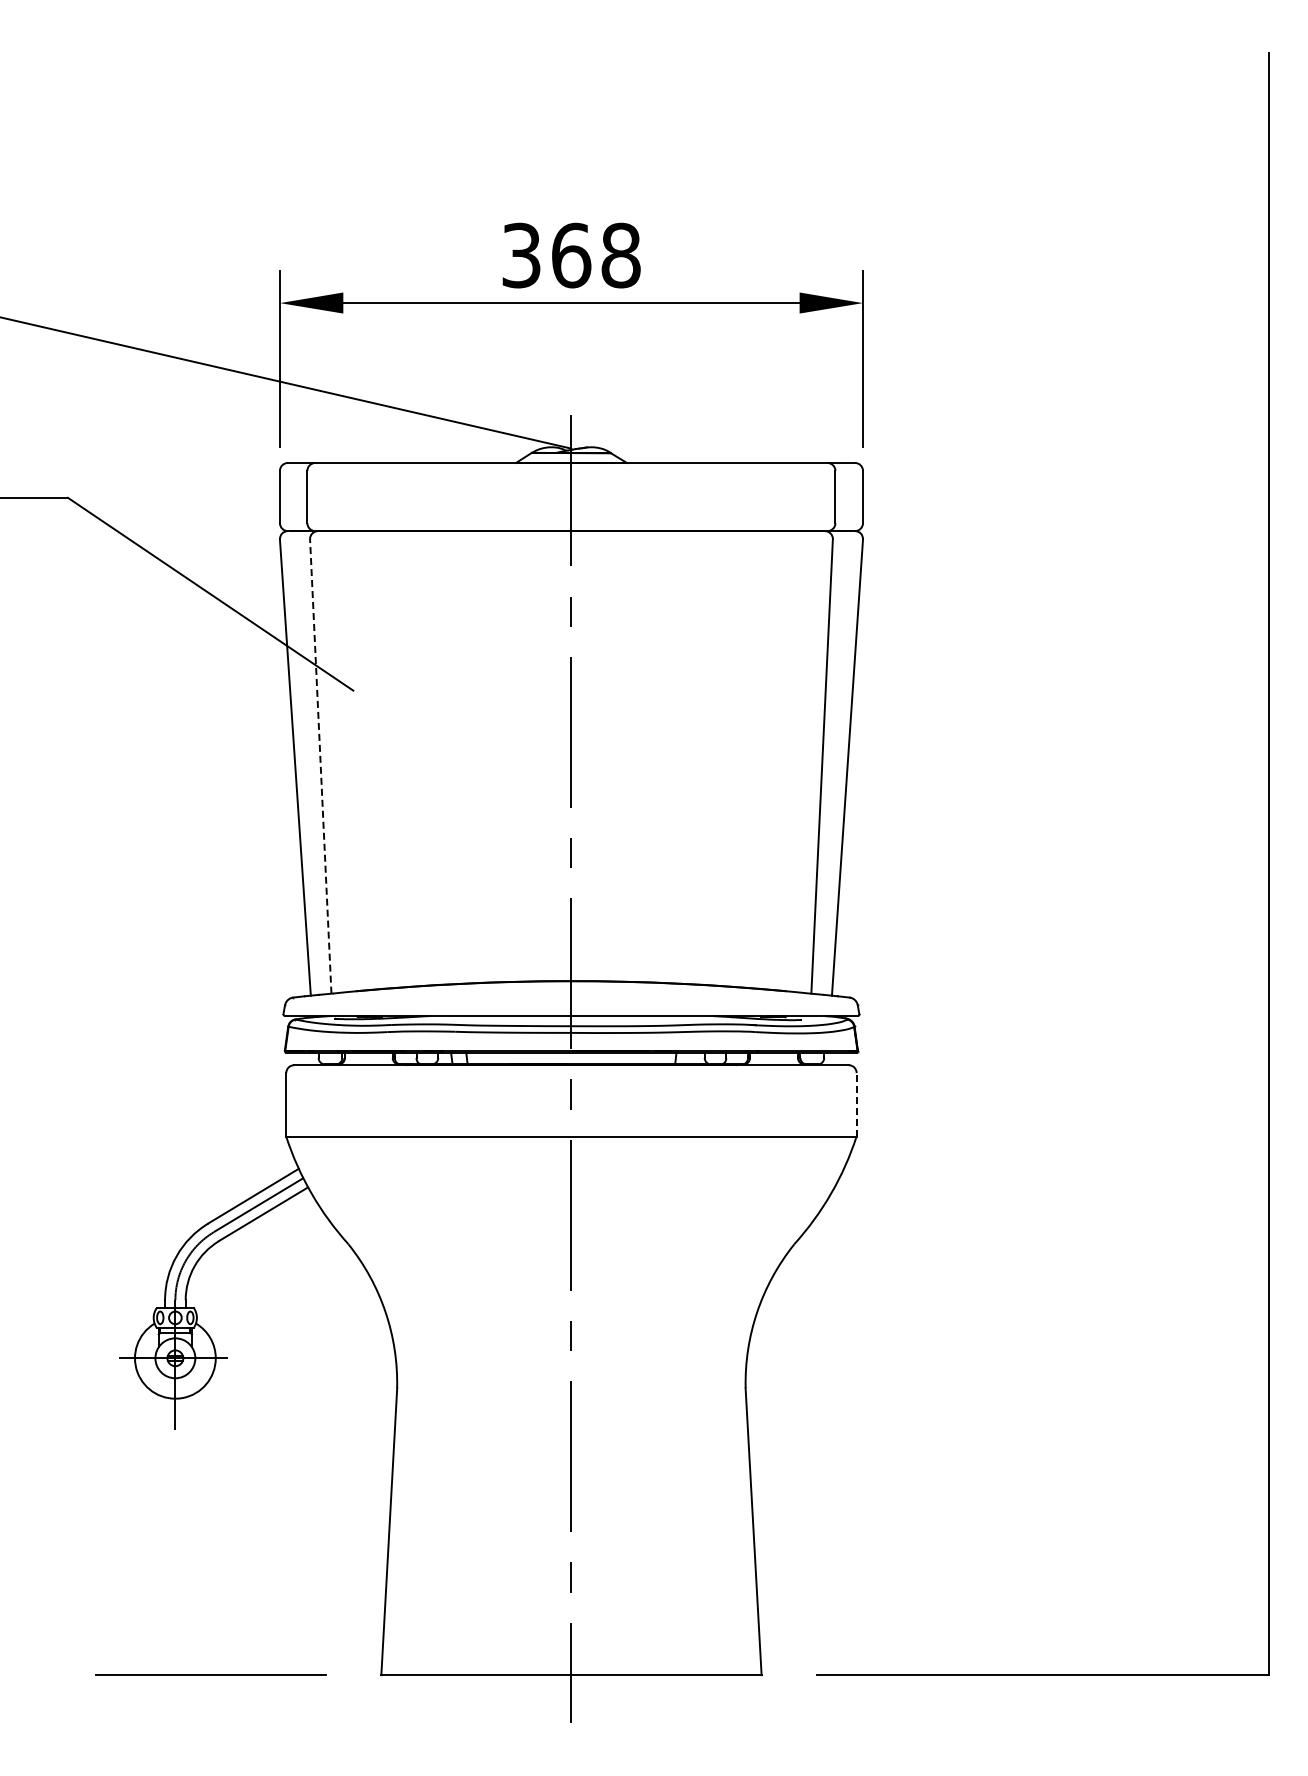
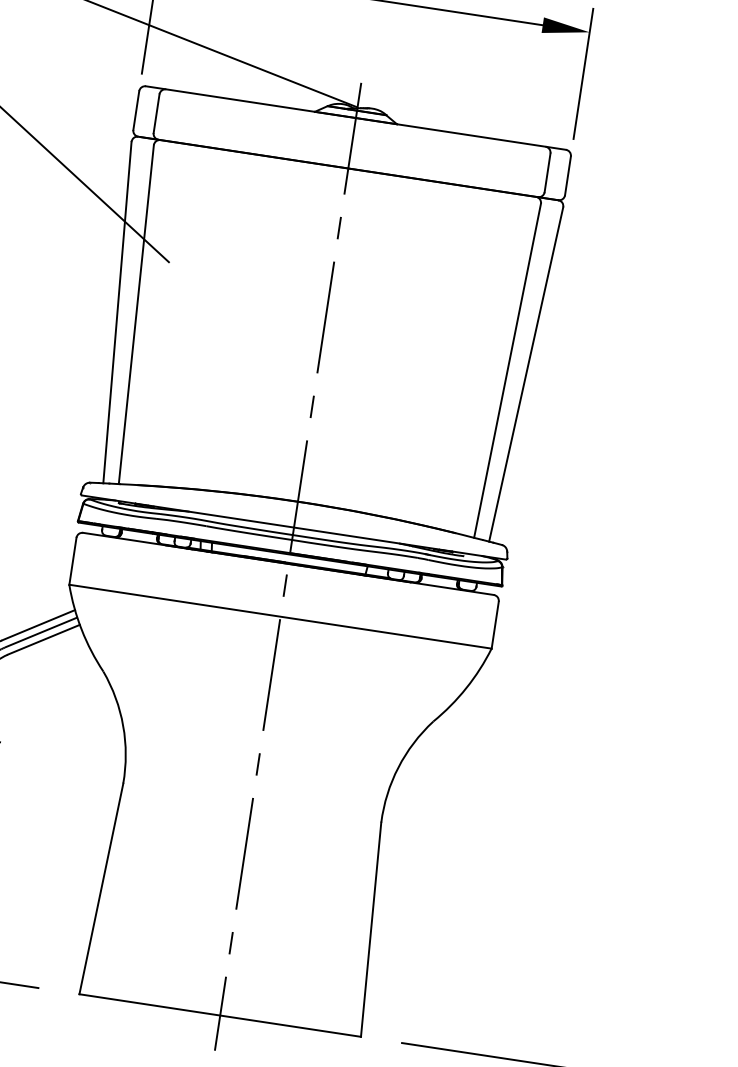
line: (320, 766) -> (136, 314), dashed -> solid
line: (856, 1104) -> (495, 624), dashed -> solid

